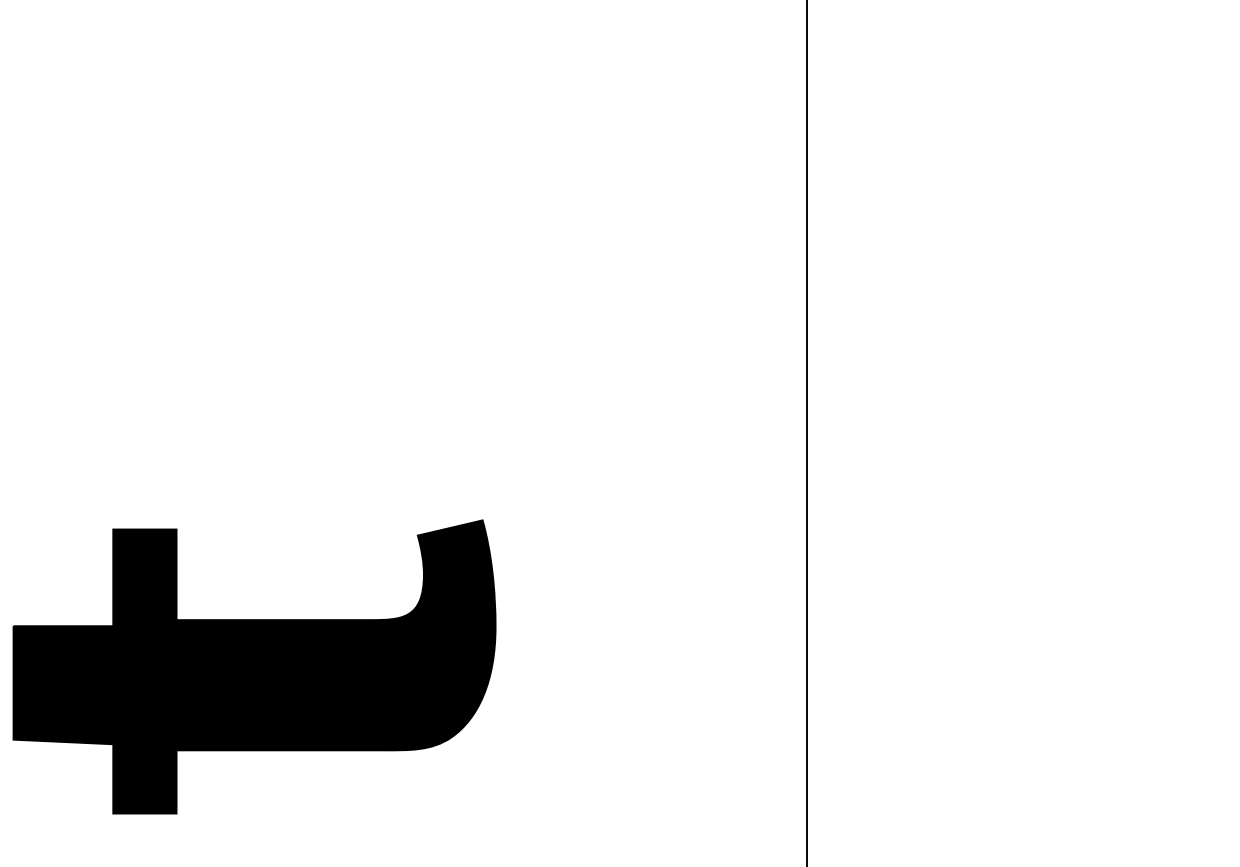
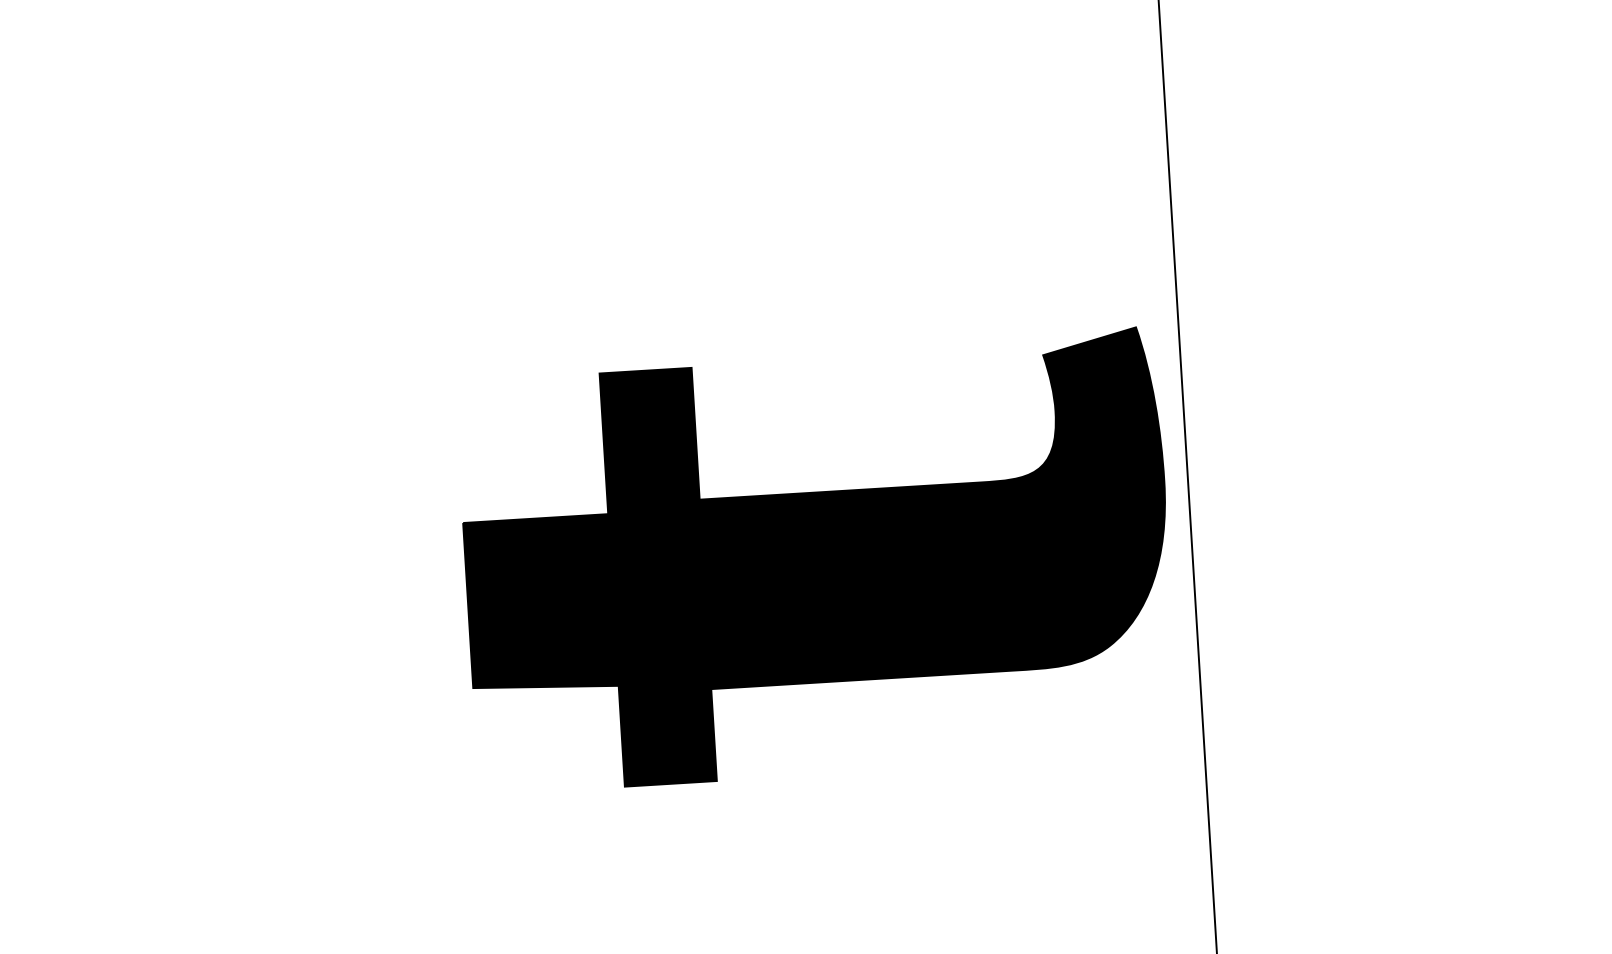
part: (254, 666) -> (817, 560), moved

